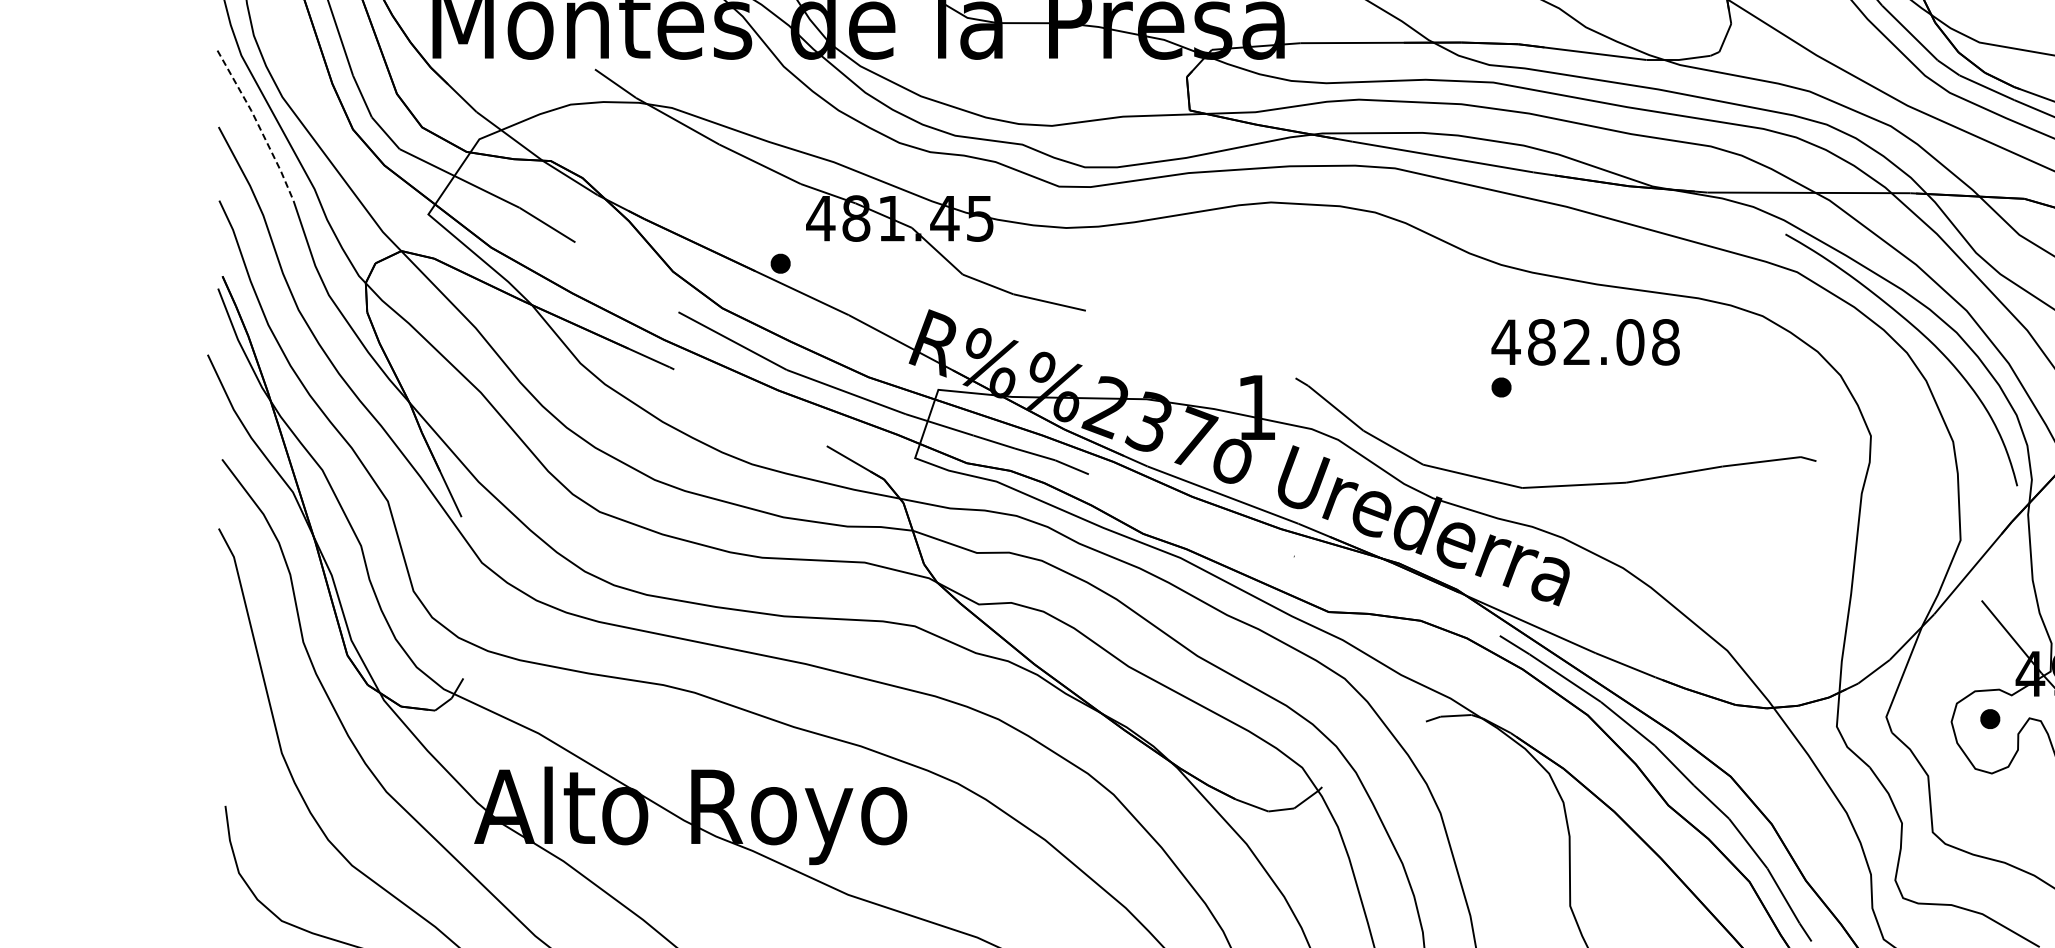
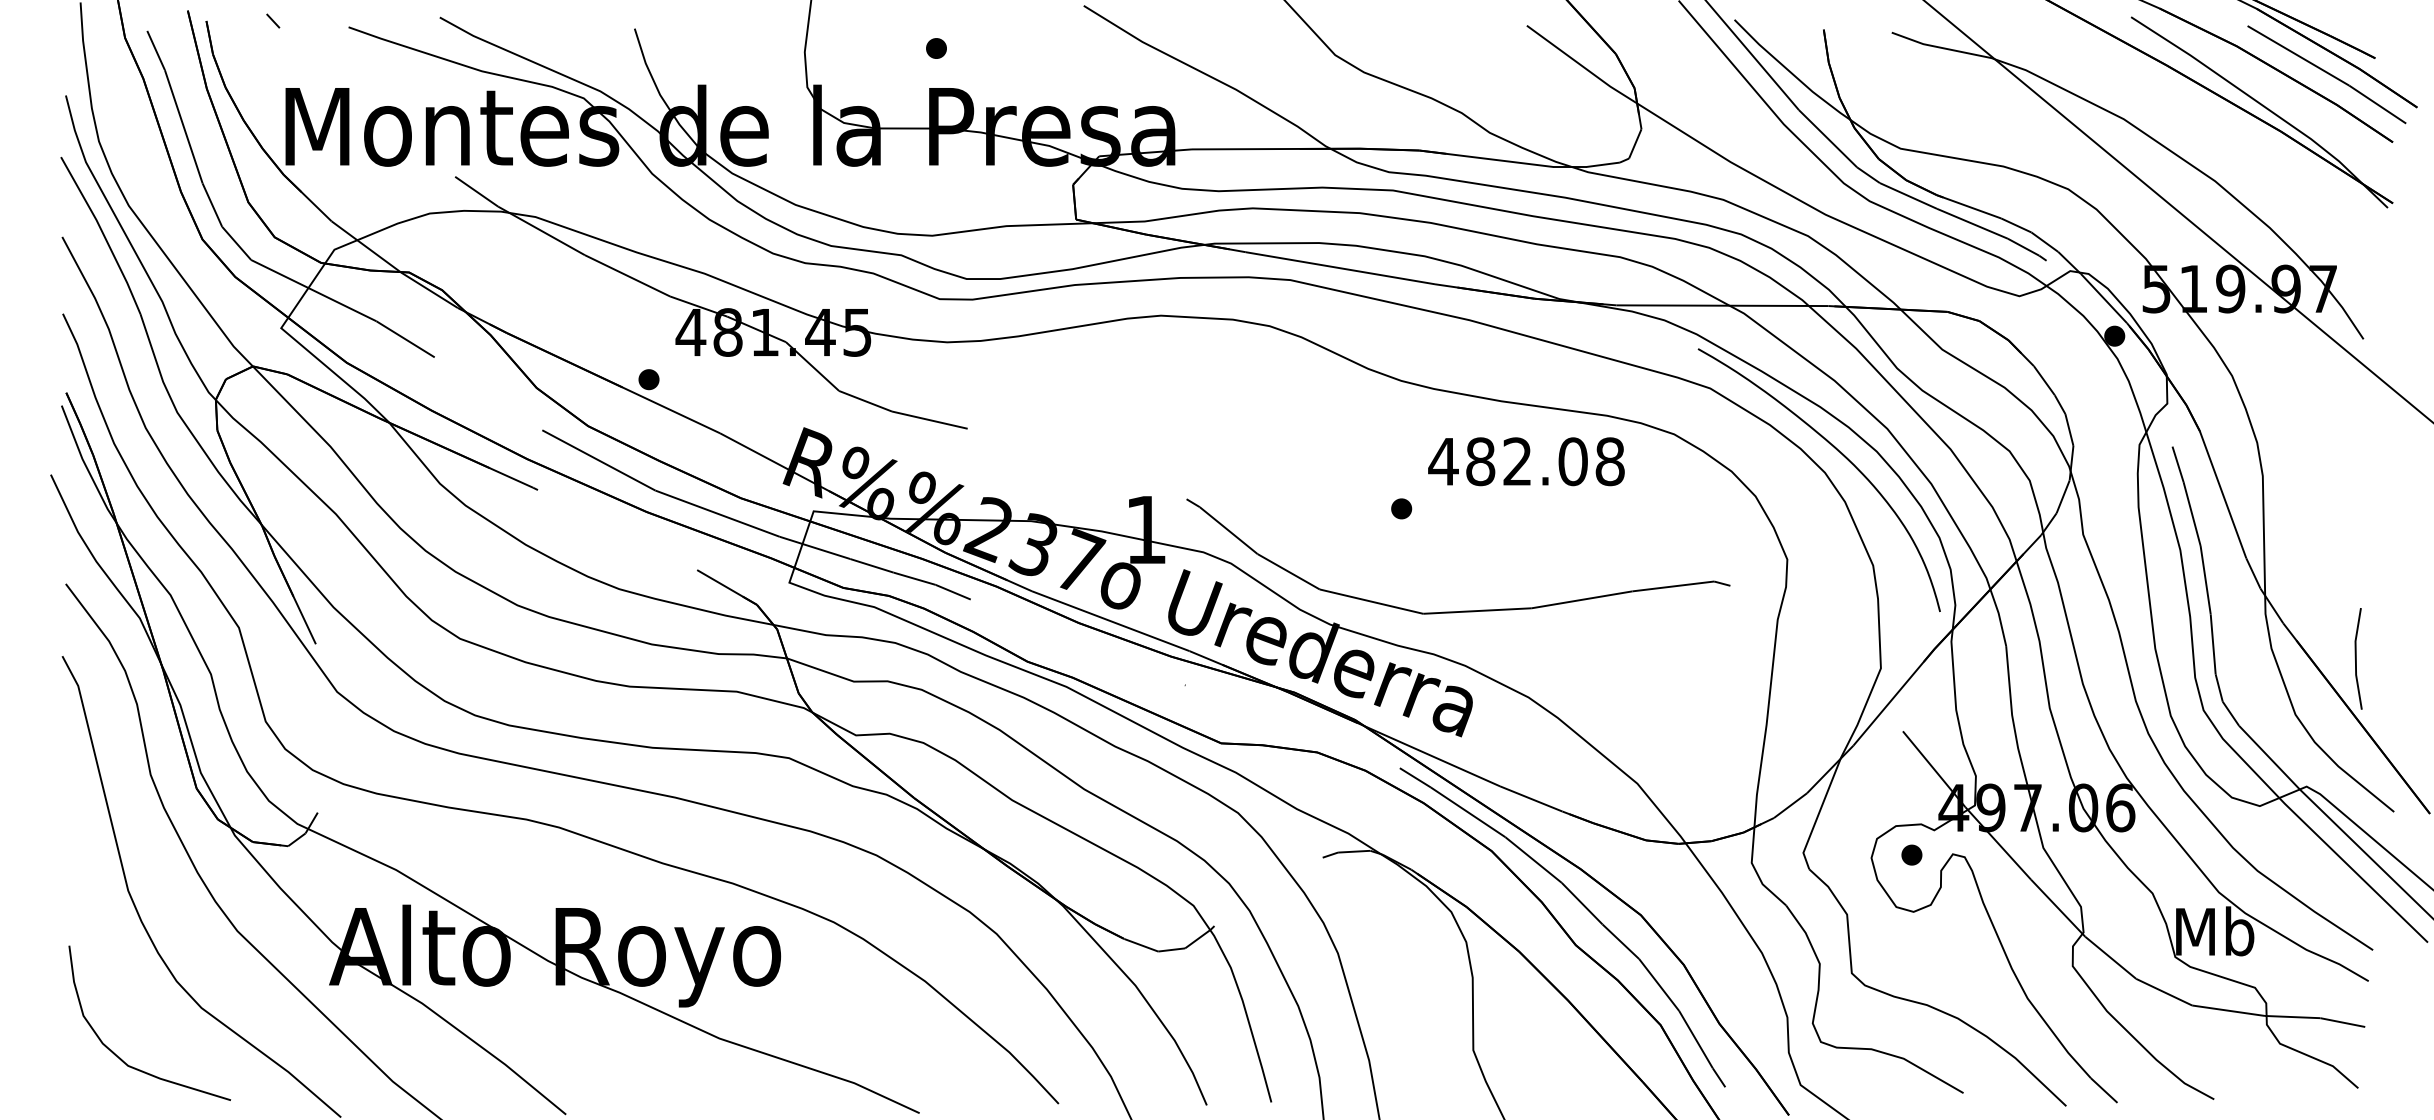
line: (258, 124) -> (103, 234), dashed -> solid
text: (1585, 342) -> (1526, 461), moved

